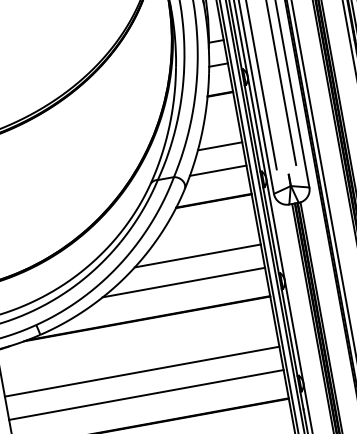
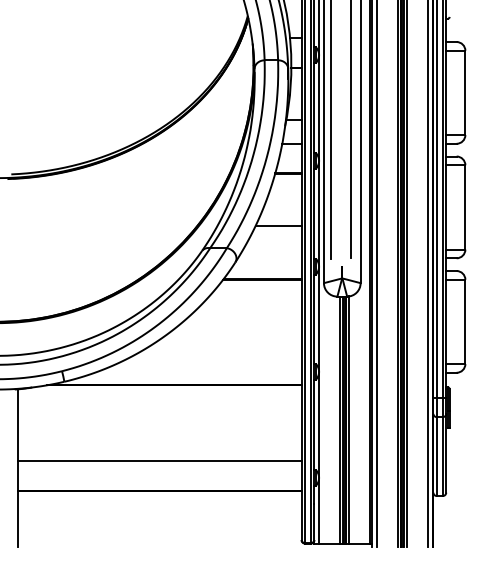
line: (218, 170) -> (272, 249), removed
line: (197, 256) -> (236, 331), removed
line: (183, 282) -> (217, 355), removed
line: (142, 372) -> (159, 437), removed

